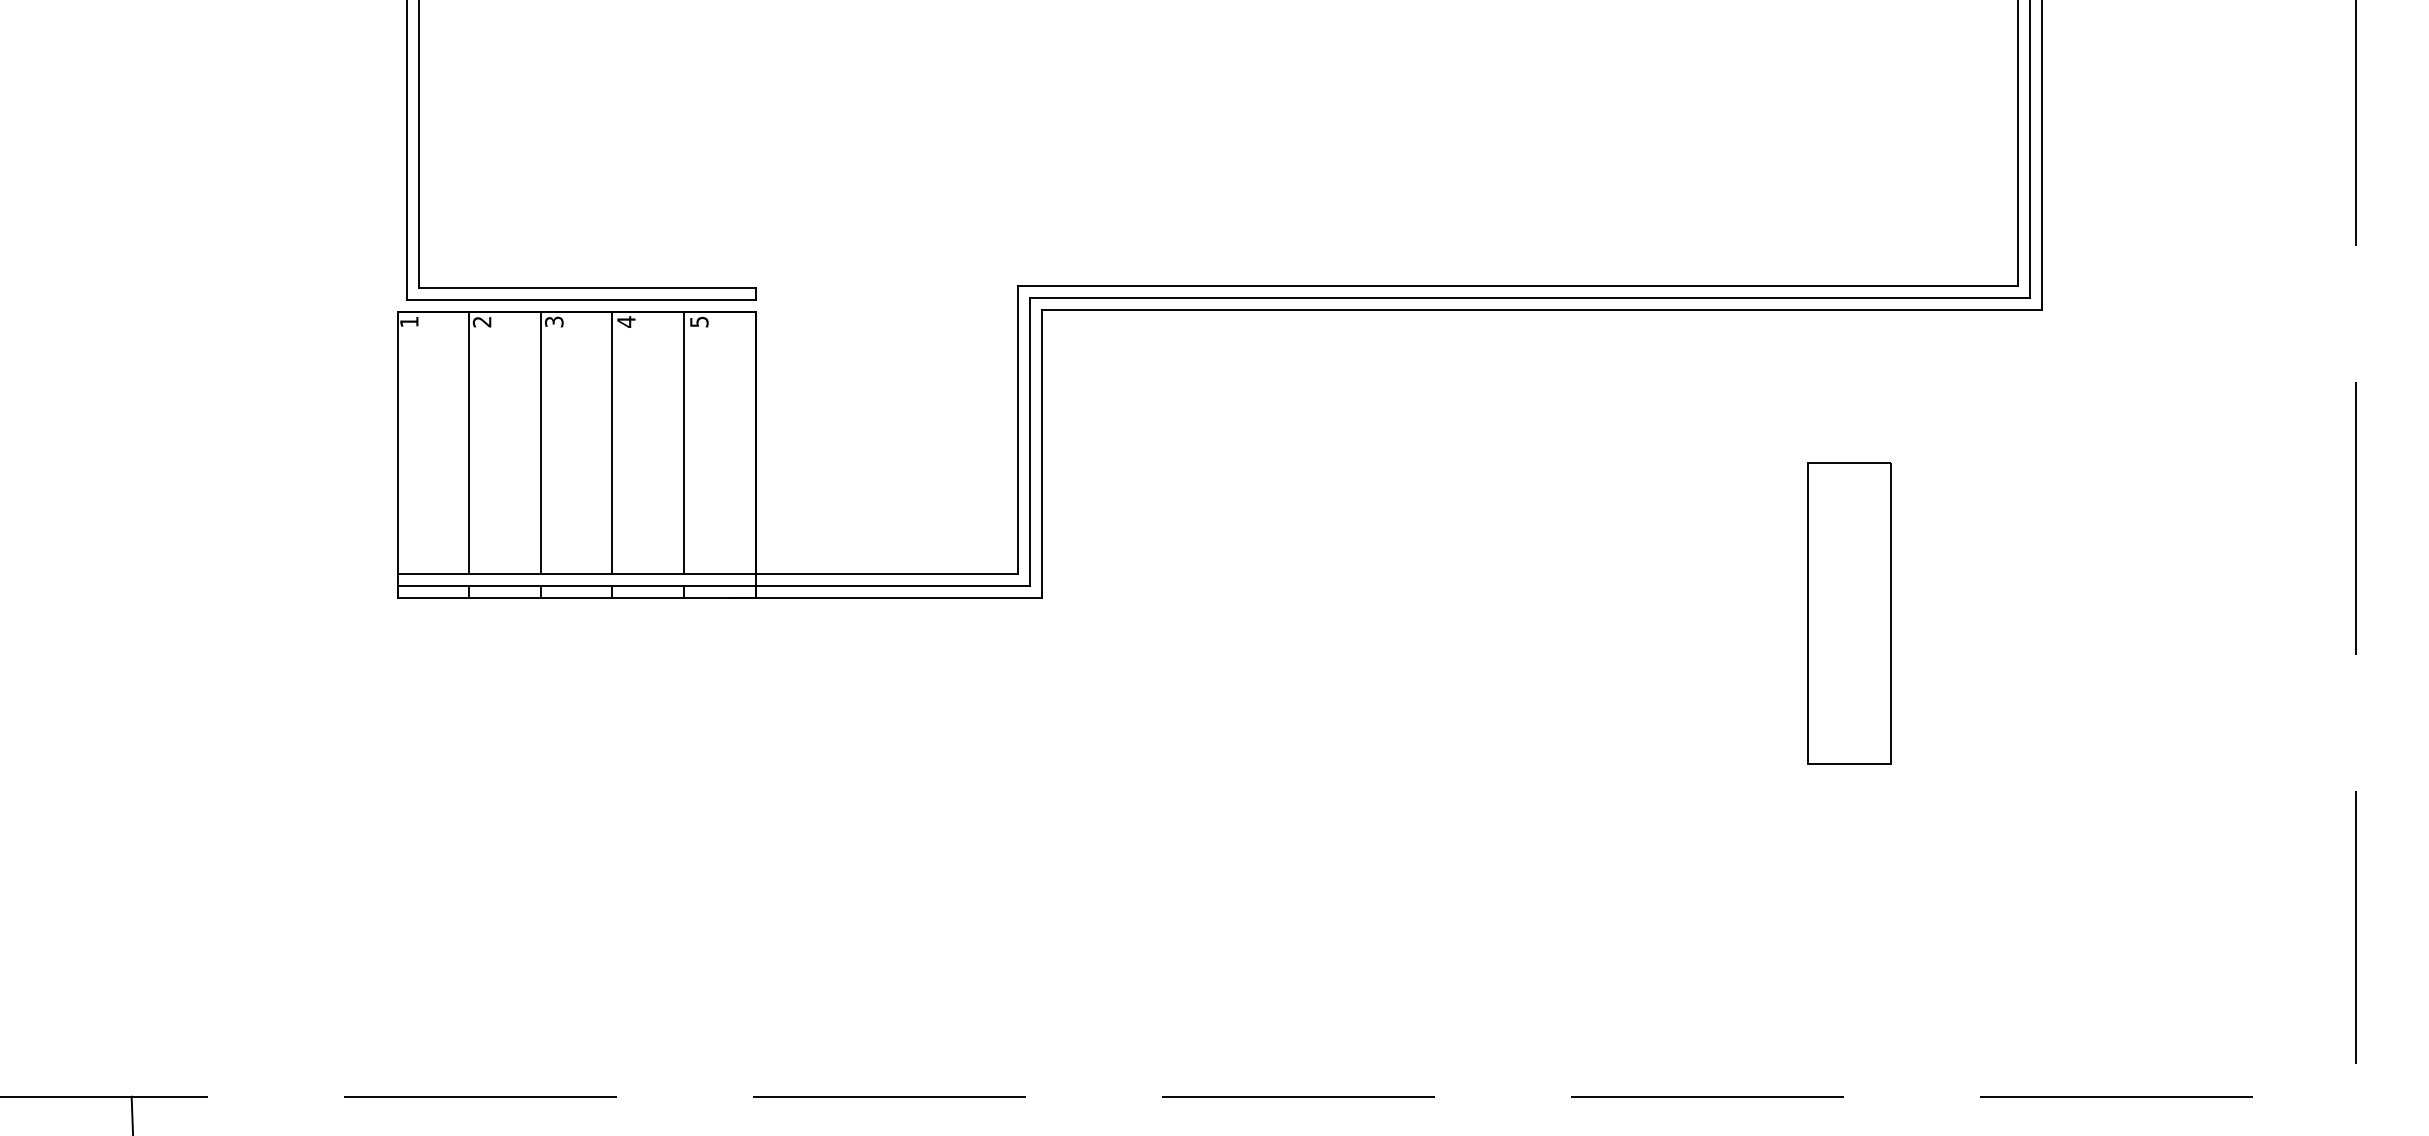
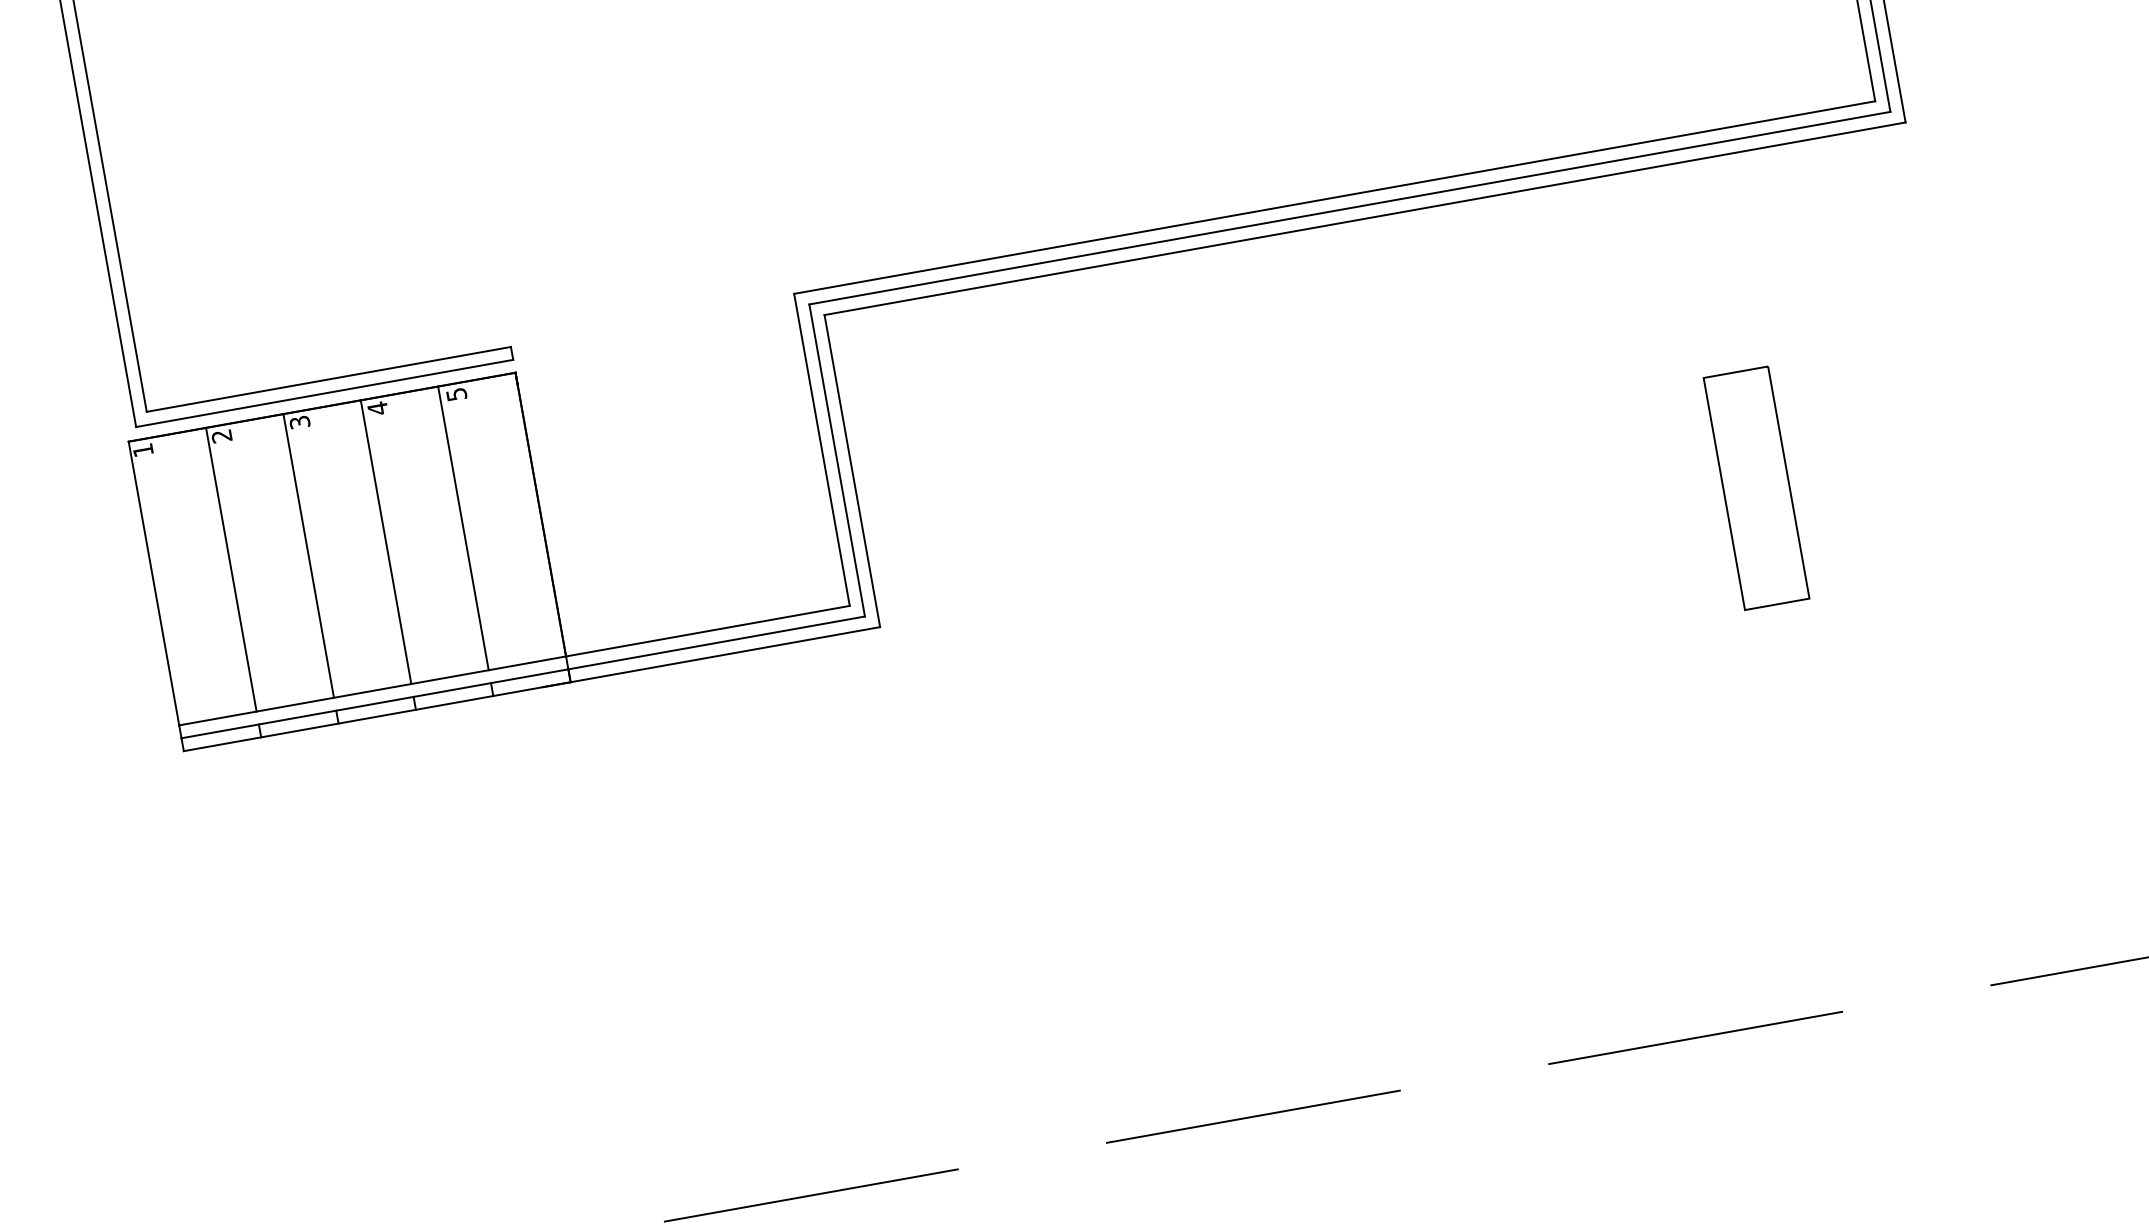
part: (1849, 613) -> (1756, 488), size x0.71

